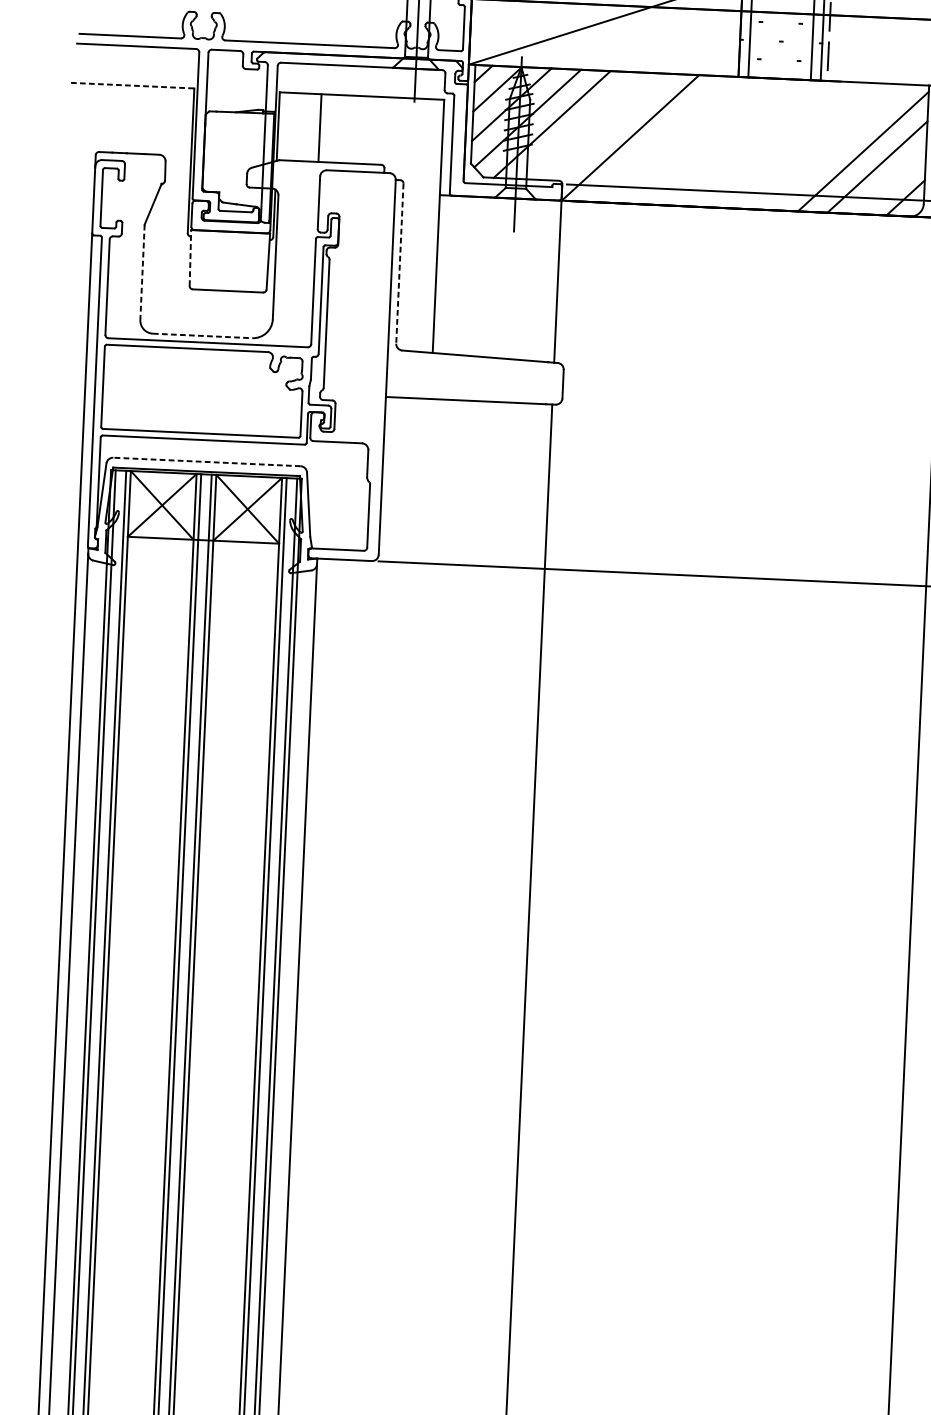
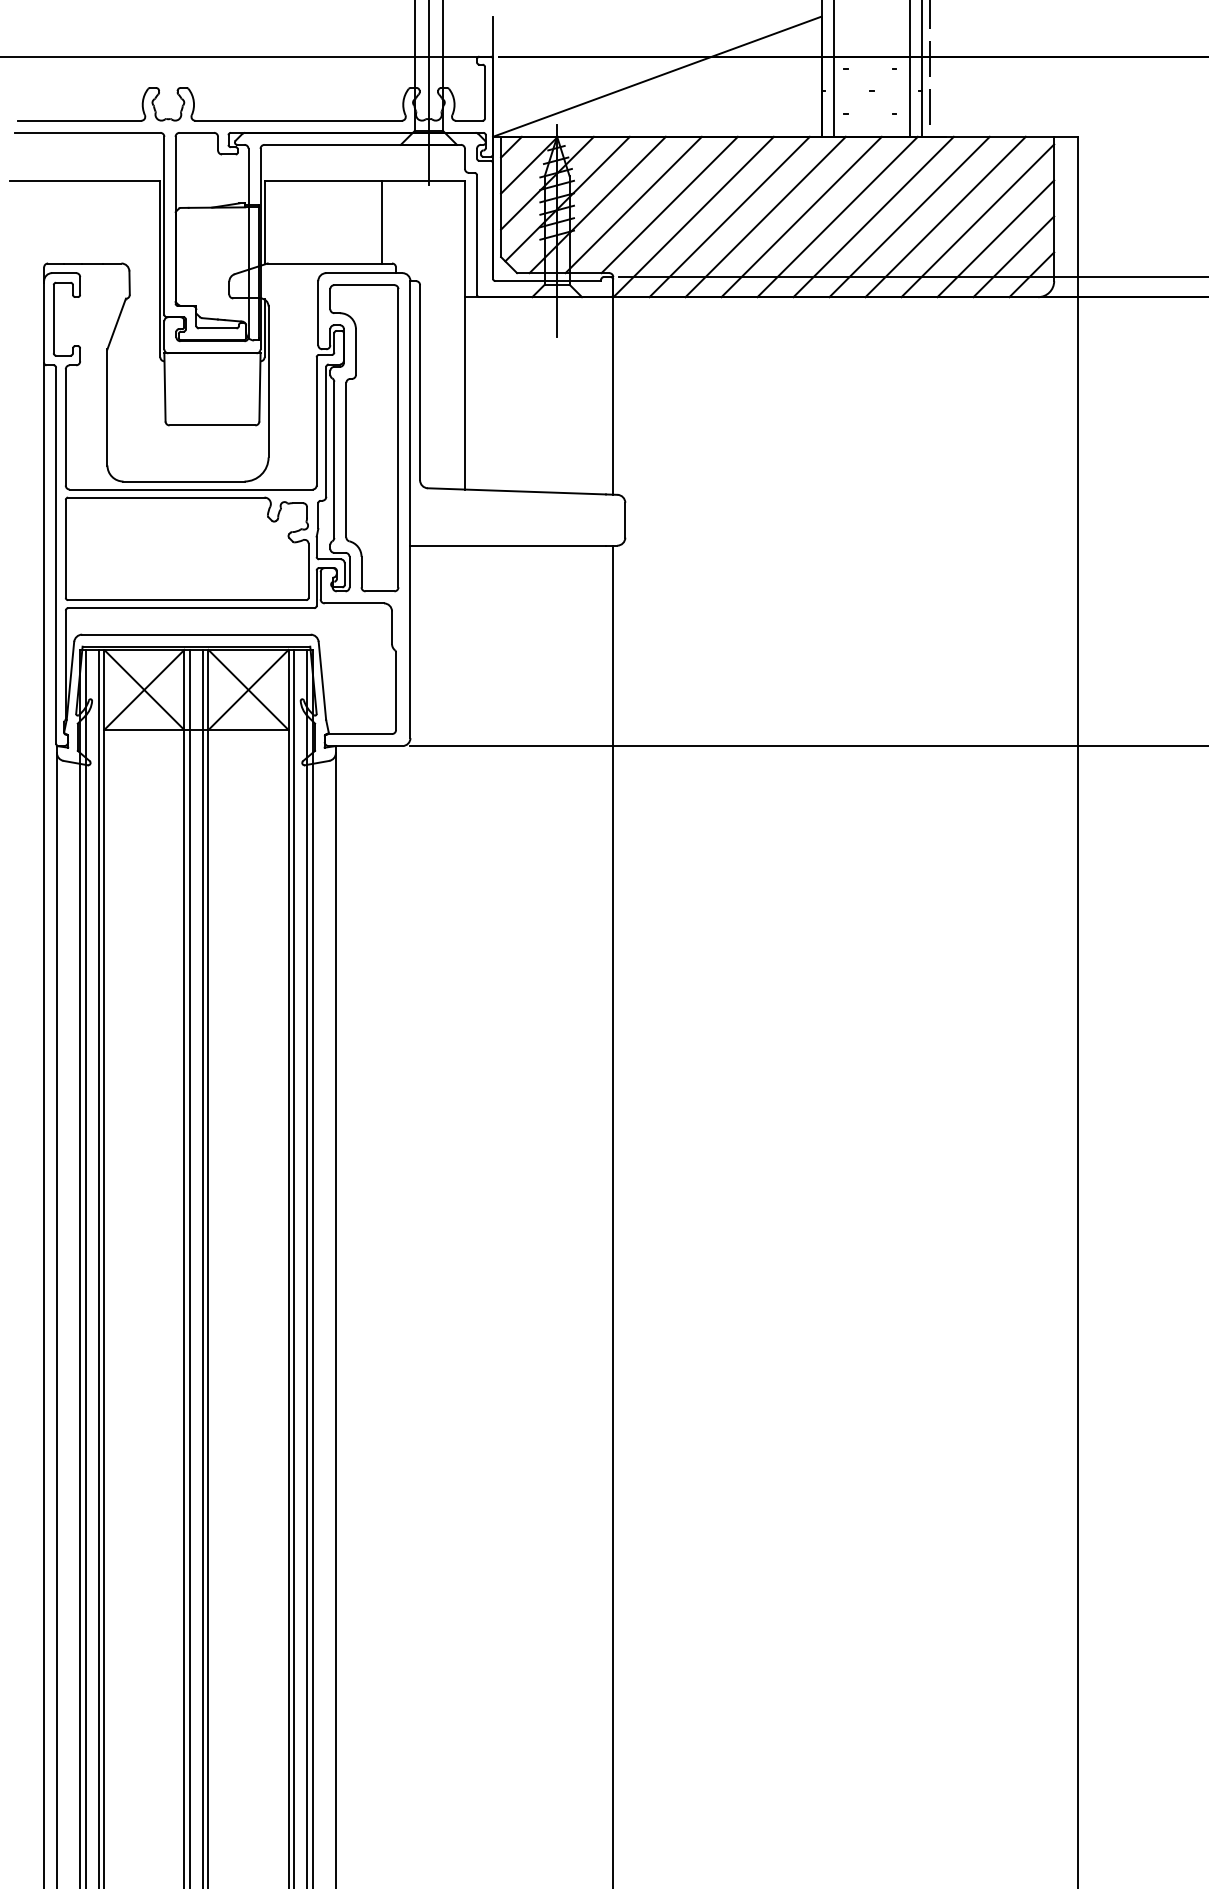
line: (132, 85) -> (85, 180), dashed -> solid
line: (581, 125) -> (633, 204), added
line: (611, 126) -> (669, 204), added
line: (320, 127) -> (382, 221), moved
line: (659, 138) -> (729, 216), added
line: (689, 140) -> (765, 216), added
line: (718, 141) -> (801, 216), added
line: (748, 142) -> (837, 216), added
line: (777, 144) -> (873, 216), added
line: (807, 145) -> (909, 216), added
line: (837, 146) -> (945, 216), added
line: (891, 182) -> (1013, 256), added
line: (190, 257) -> (164, 386), dashed -> solid
line: (400, 263) -> (420, 382), dashed -> solid
line: (142, 272) -> (107, 407), dashed -> solid
part: (352, 307) -> (364, 438), added
line: (202, 335) -> (184, 481), dashed -> solid
line: (206, 461) -> (195, 634), dashed -> solid

